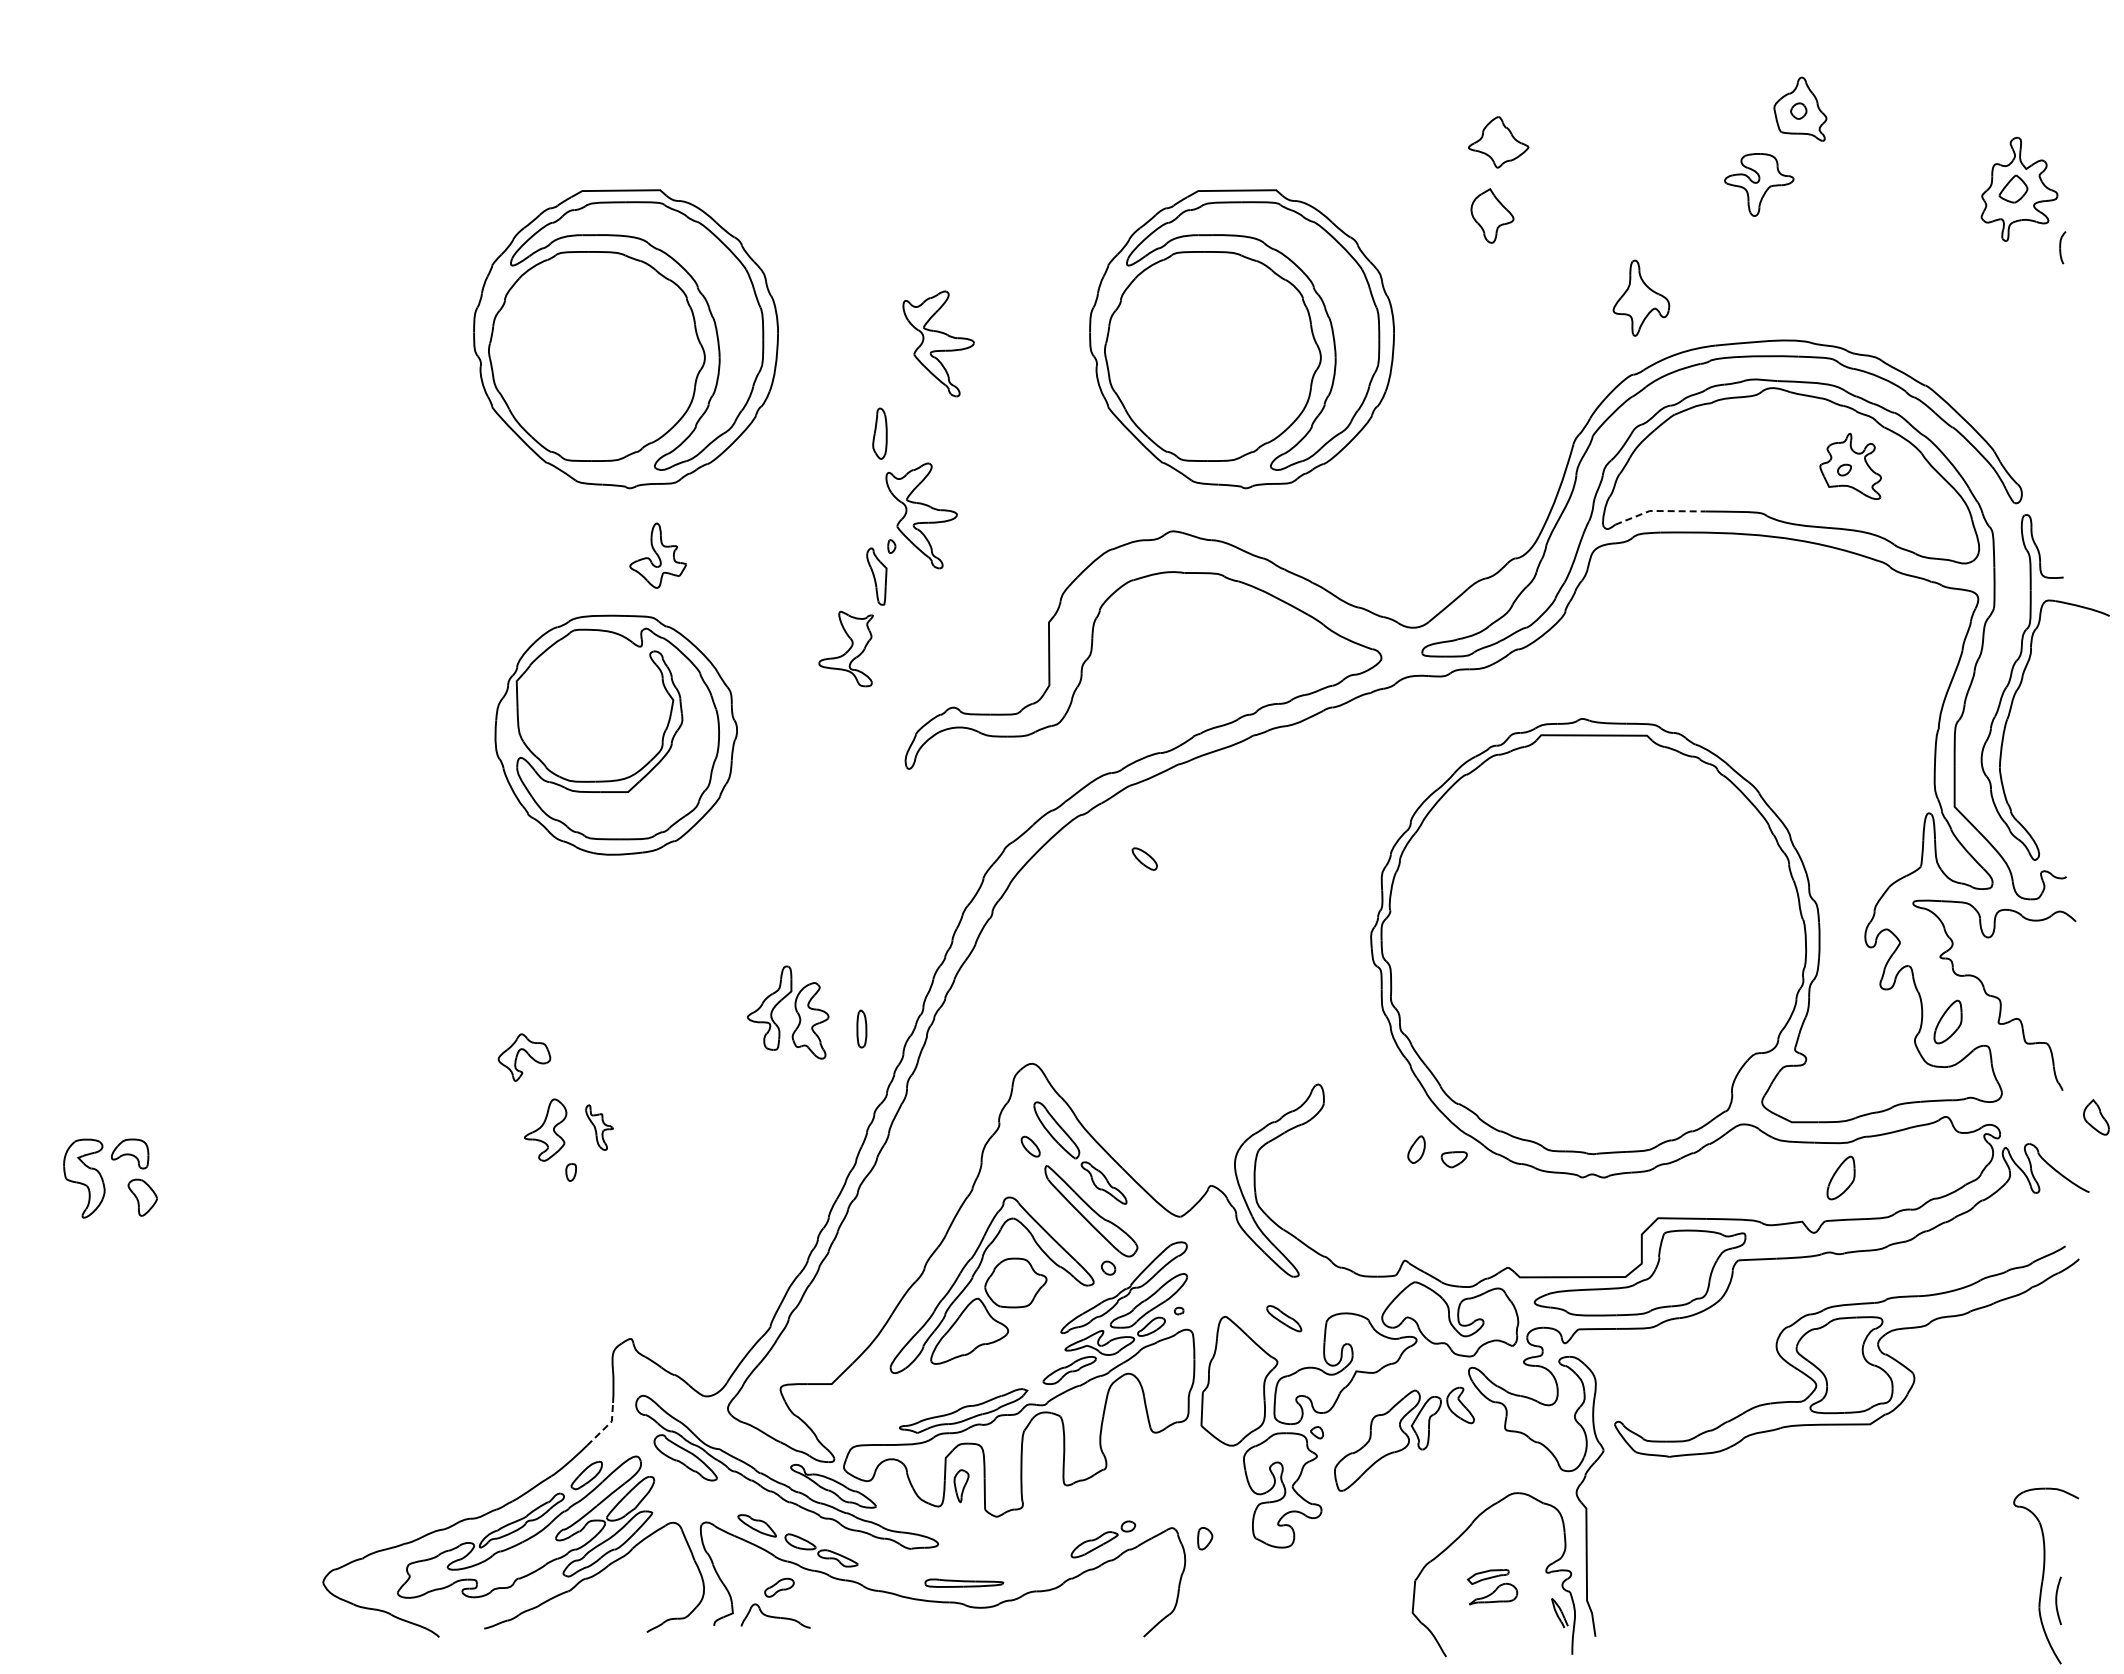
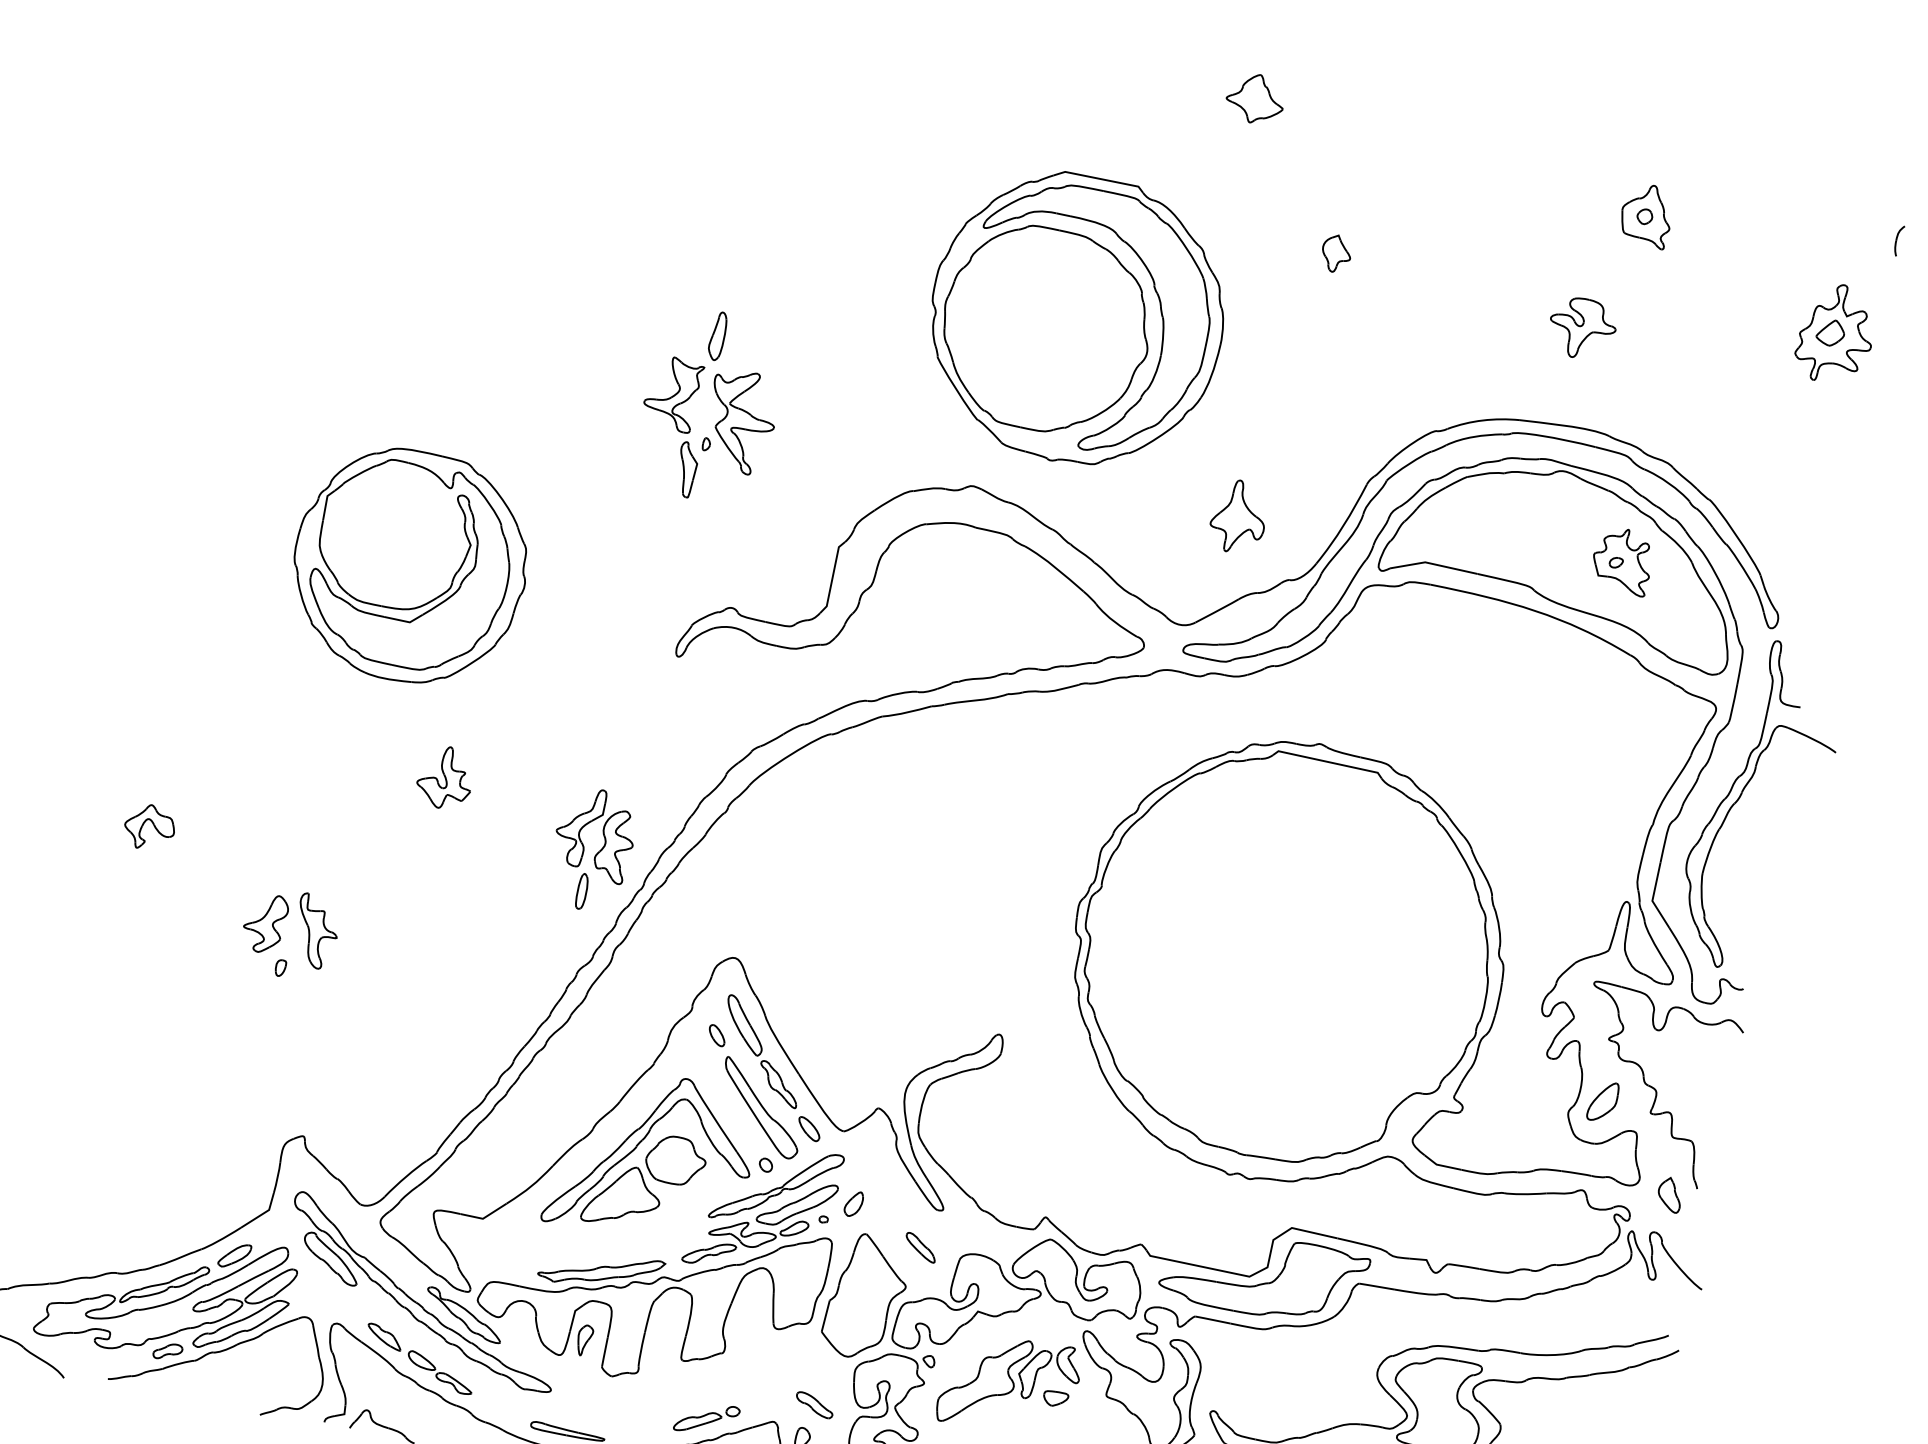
part: (1498, 142) -> (1255, 98), moved
part: (1759, 184) -> (1582, 328), moved
part: (1492, 215) -> (1336, 253), size x0.71
part: (2062, 247) -> (1898, 240), moved
part: (1641, 297) -> (1239, 516), moved
part: (625, 339) -> (497, 196), removed
part: (938, 343) -> (790, 263), removed
line: (1658, 511) -> (1433, 564), dashed -> solid
part: (657, 555) -> (445, 777), moved
part: (845, 648) -> (672, 392), moved
part: (1144, 858) -> (809, 1128), moved
part: (795, 1011) -> (602, 834), moved
part: (524, 1057) -> (149, 827), moved
part: (2096, 1117) -> (1670, 1194), moved
part: (599, 1127) -> (316, 931), size x1.67
part: (1416, 1149) -> (853, 1203), moved
part: (1453, 1159) -> (1054, 1398), moved
part: (1840, 1177) -> (1471, 1226), removed
line: (606, 1426) -> (263, 1213), dashed -> solid
part: (1210, 1501) -> (815, 1404), added
part: (779, 1587) -> (168, 1351), moved

